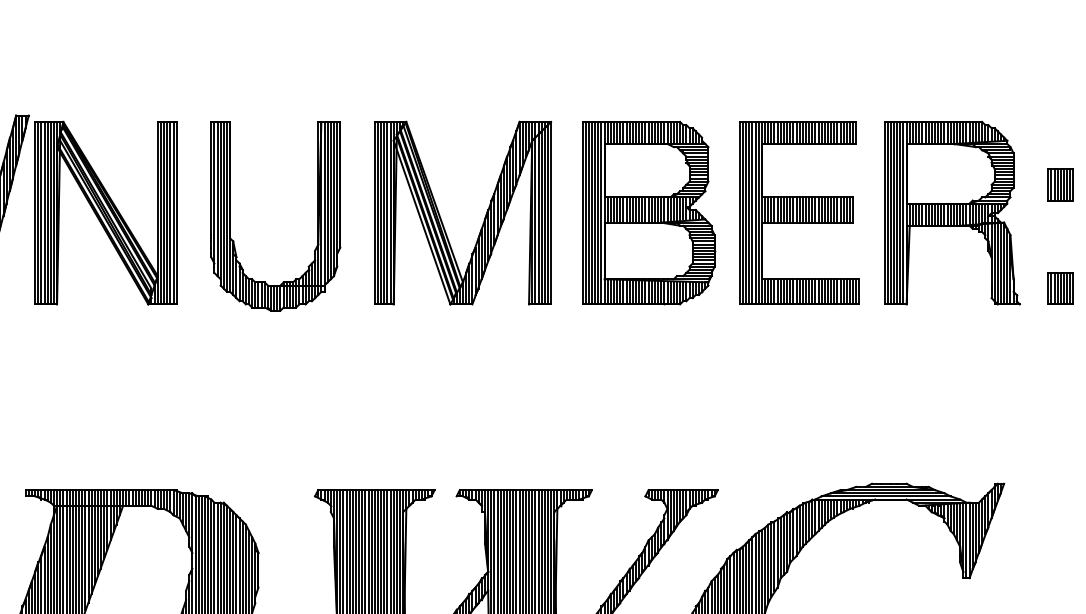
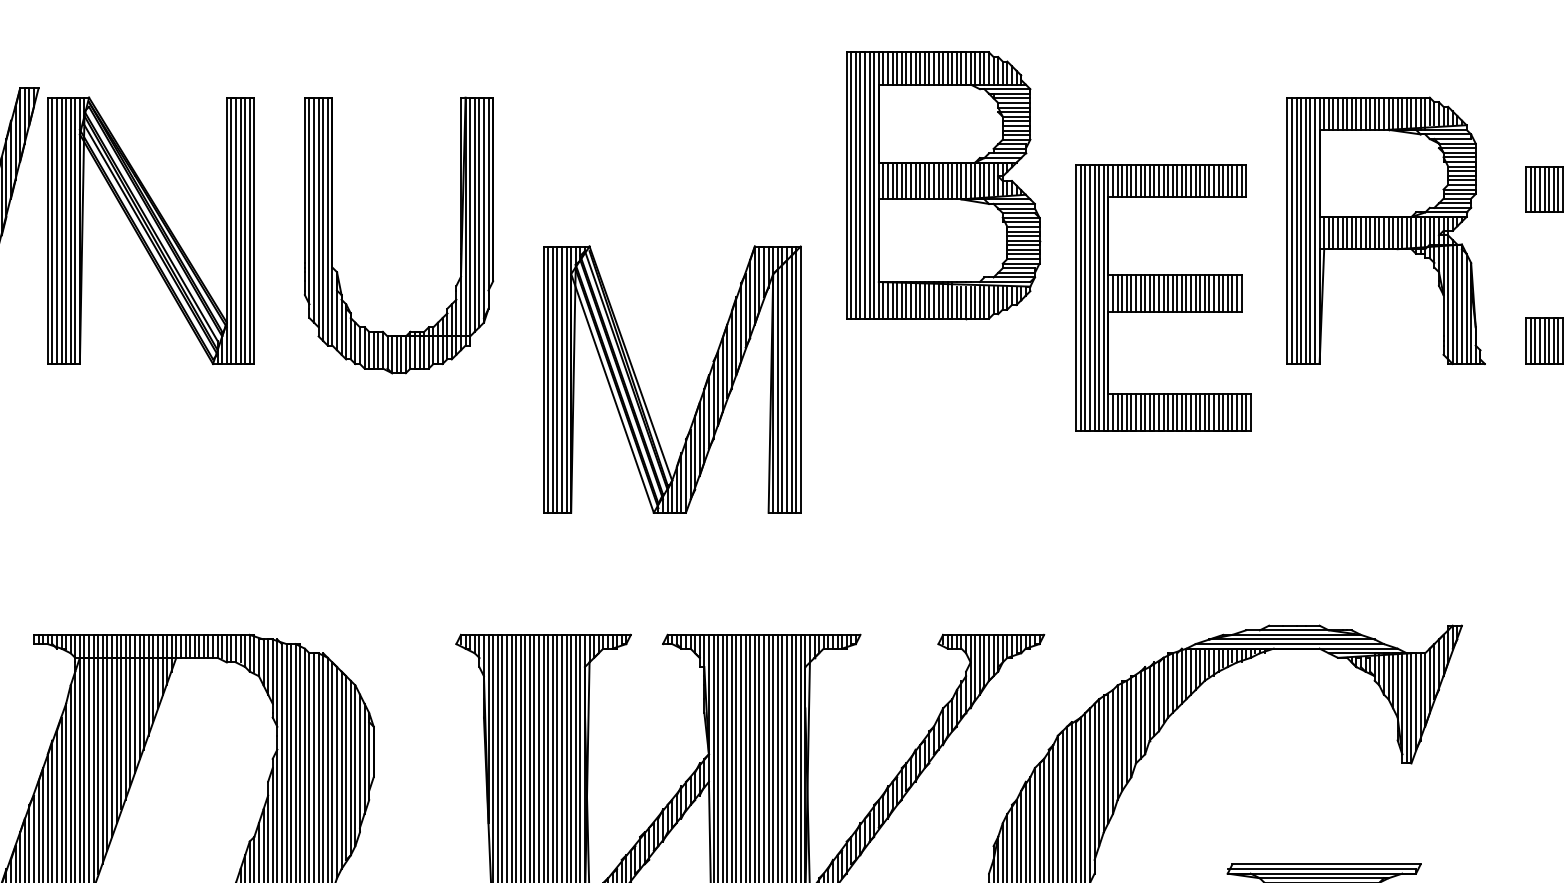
part: (649, 212) -> (944, 184), moved
part: (799, 212) -> (1163, 296), moved
part: (483, 220) -> (702, 390), moved

